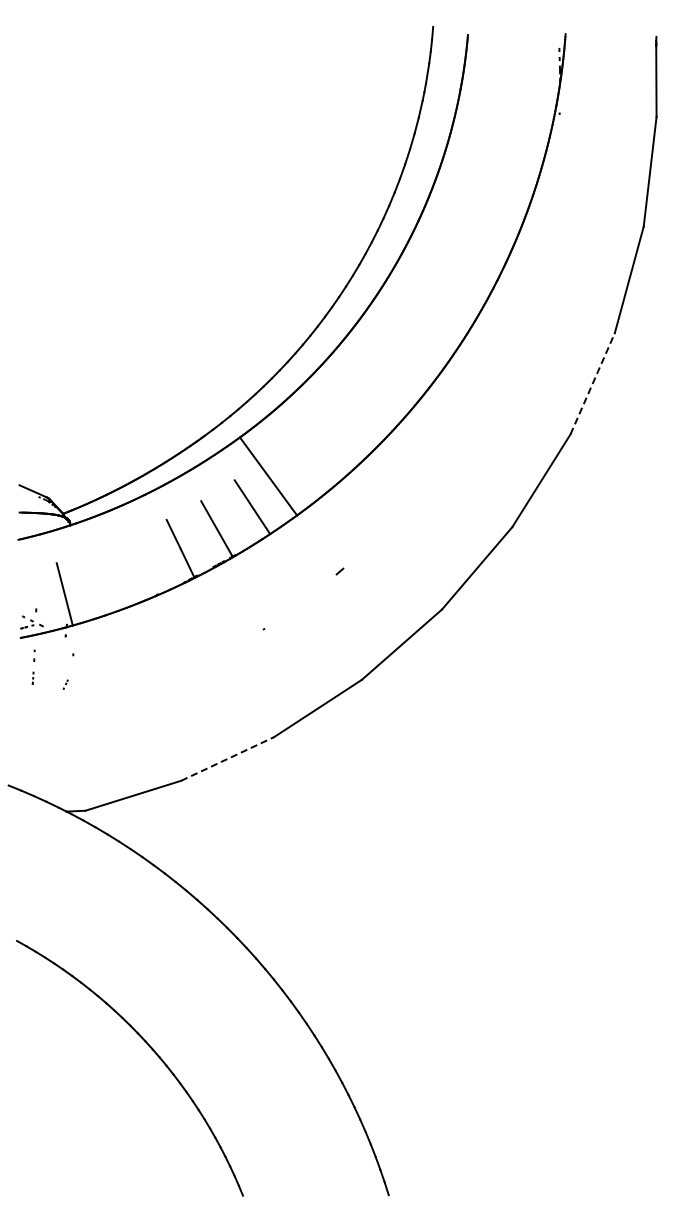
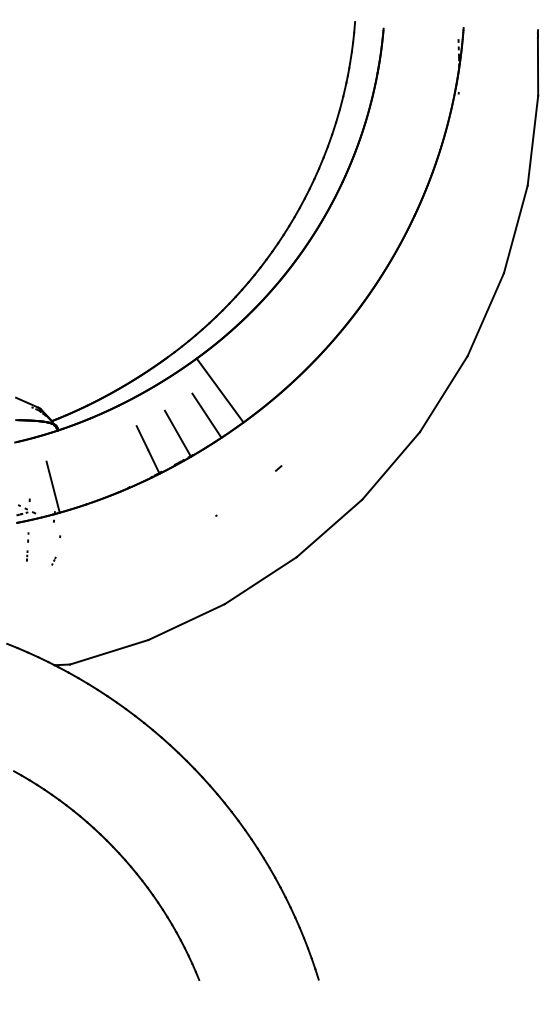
line: (592, 383) -> (485, 314), dashed -> solid
line: (228, 758) -> (187, 621), dashed -> solid

